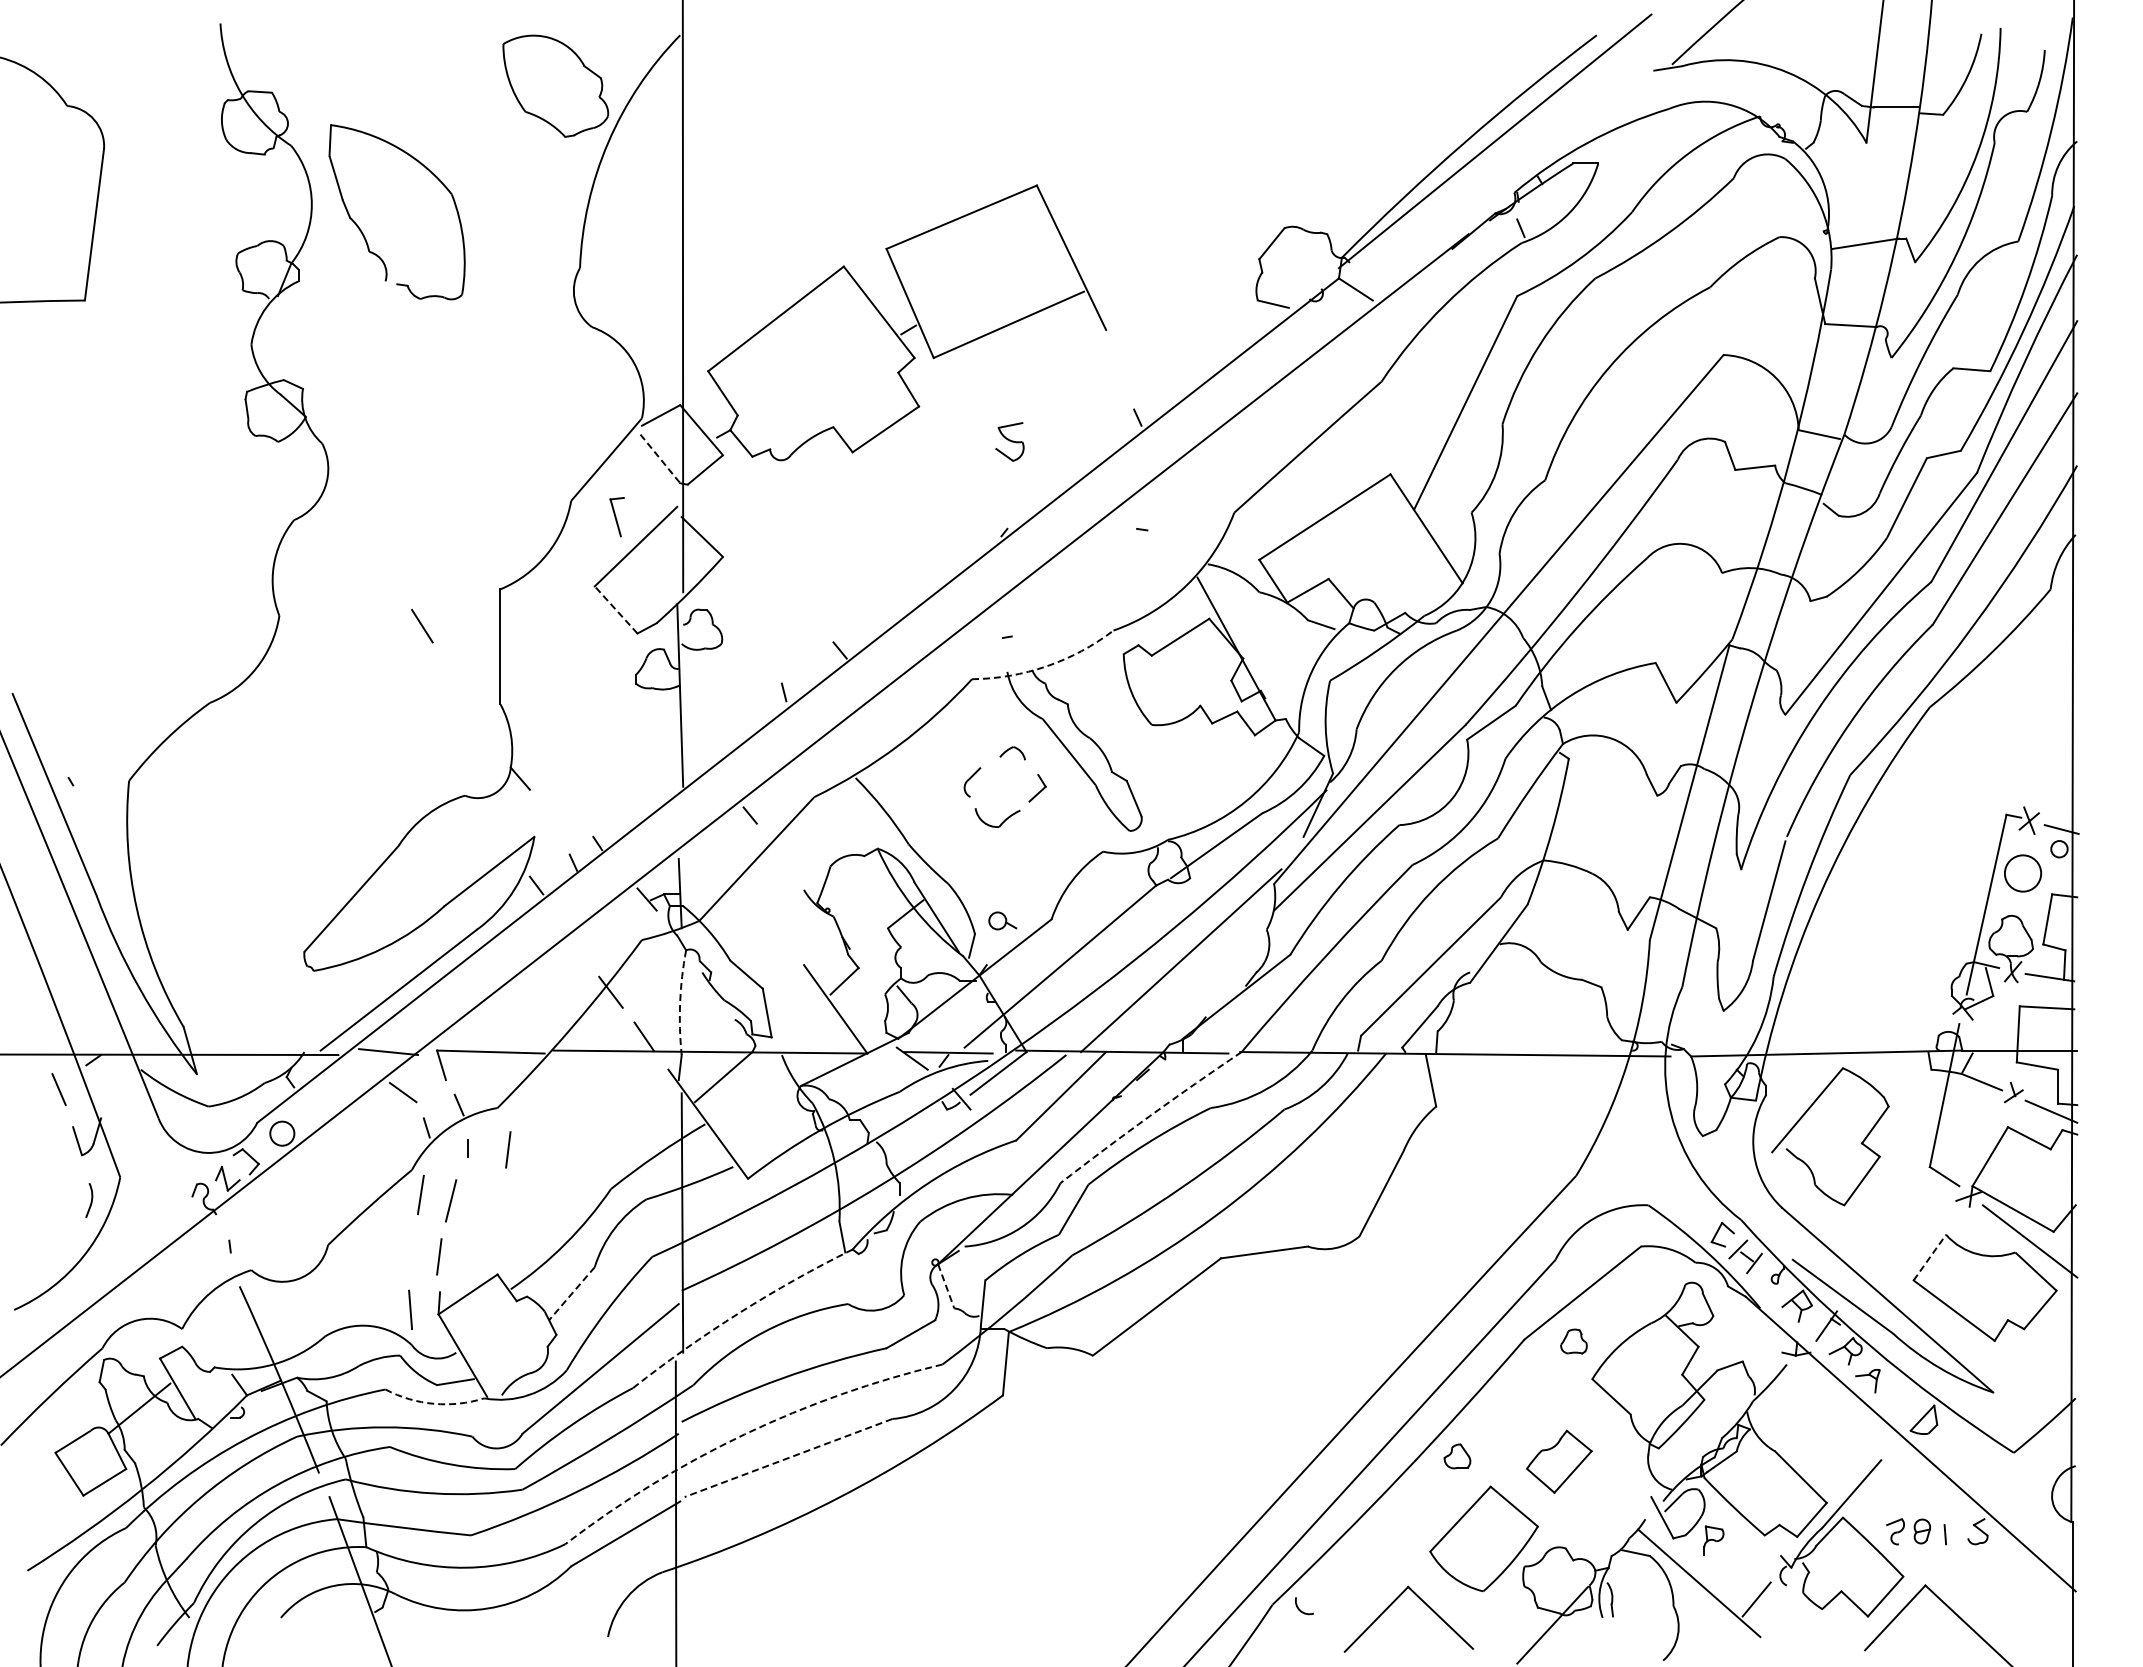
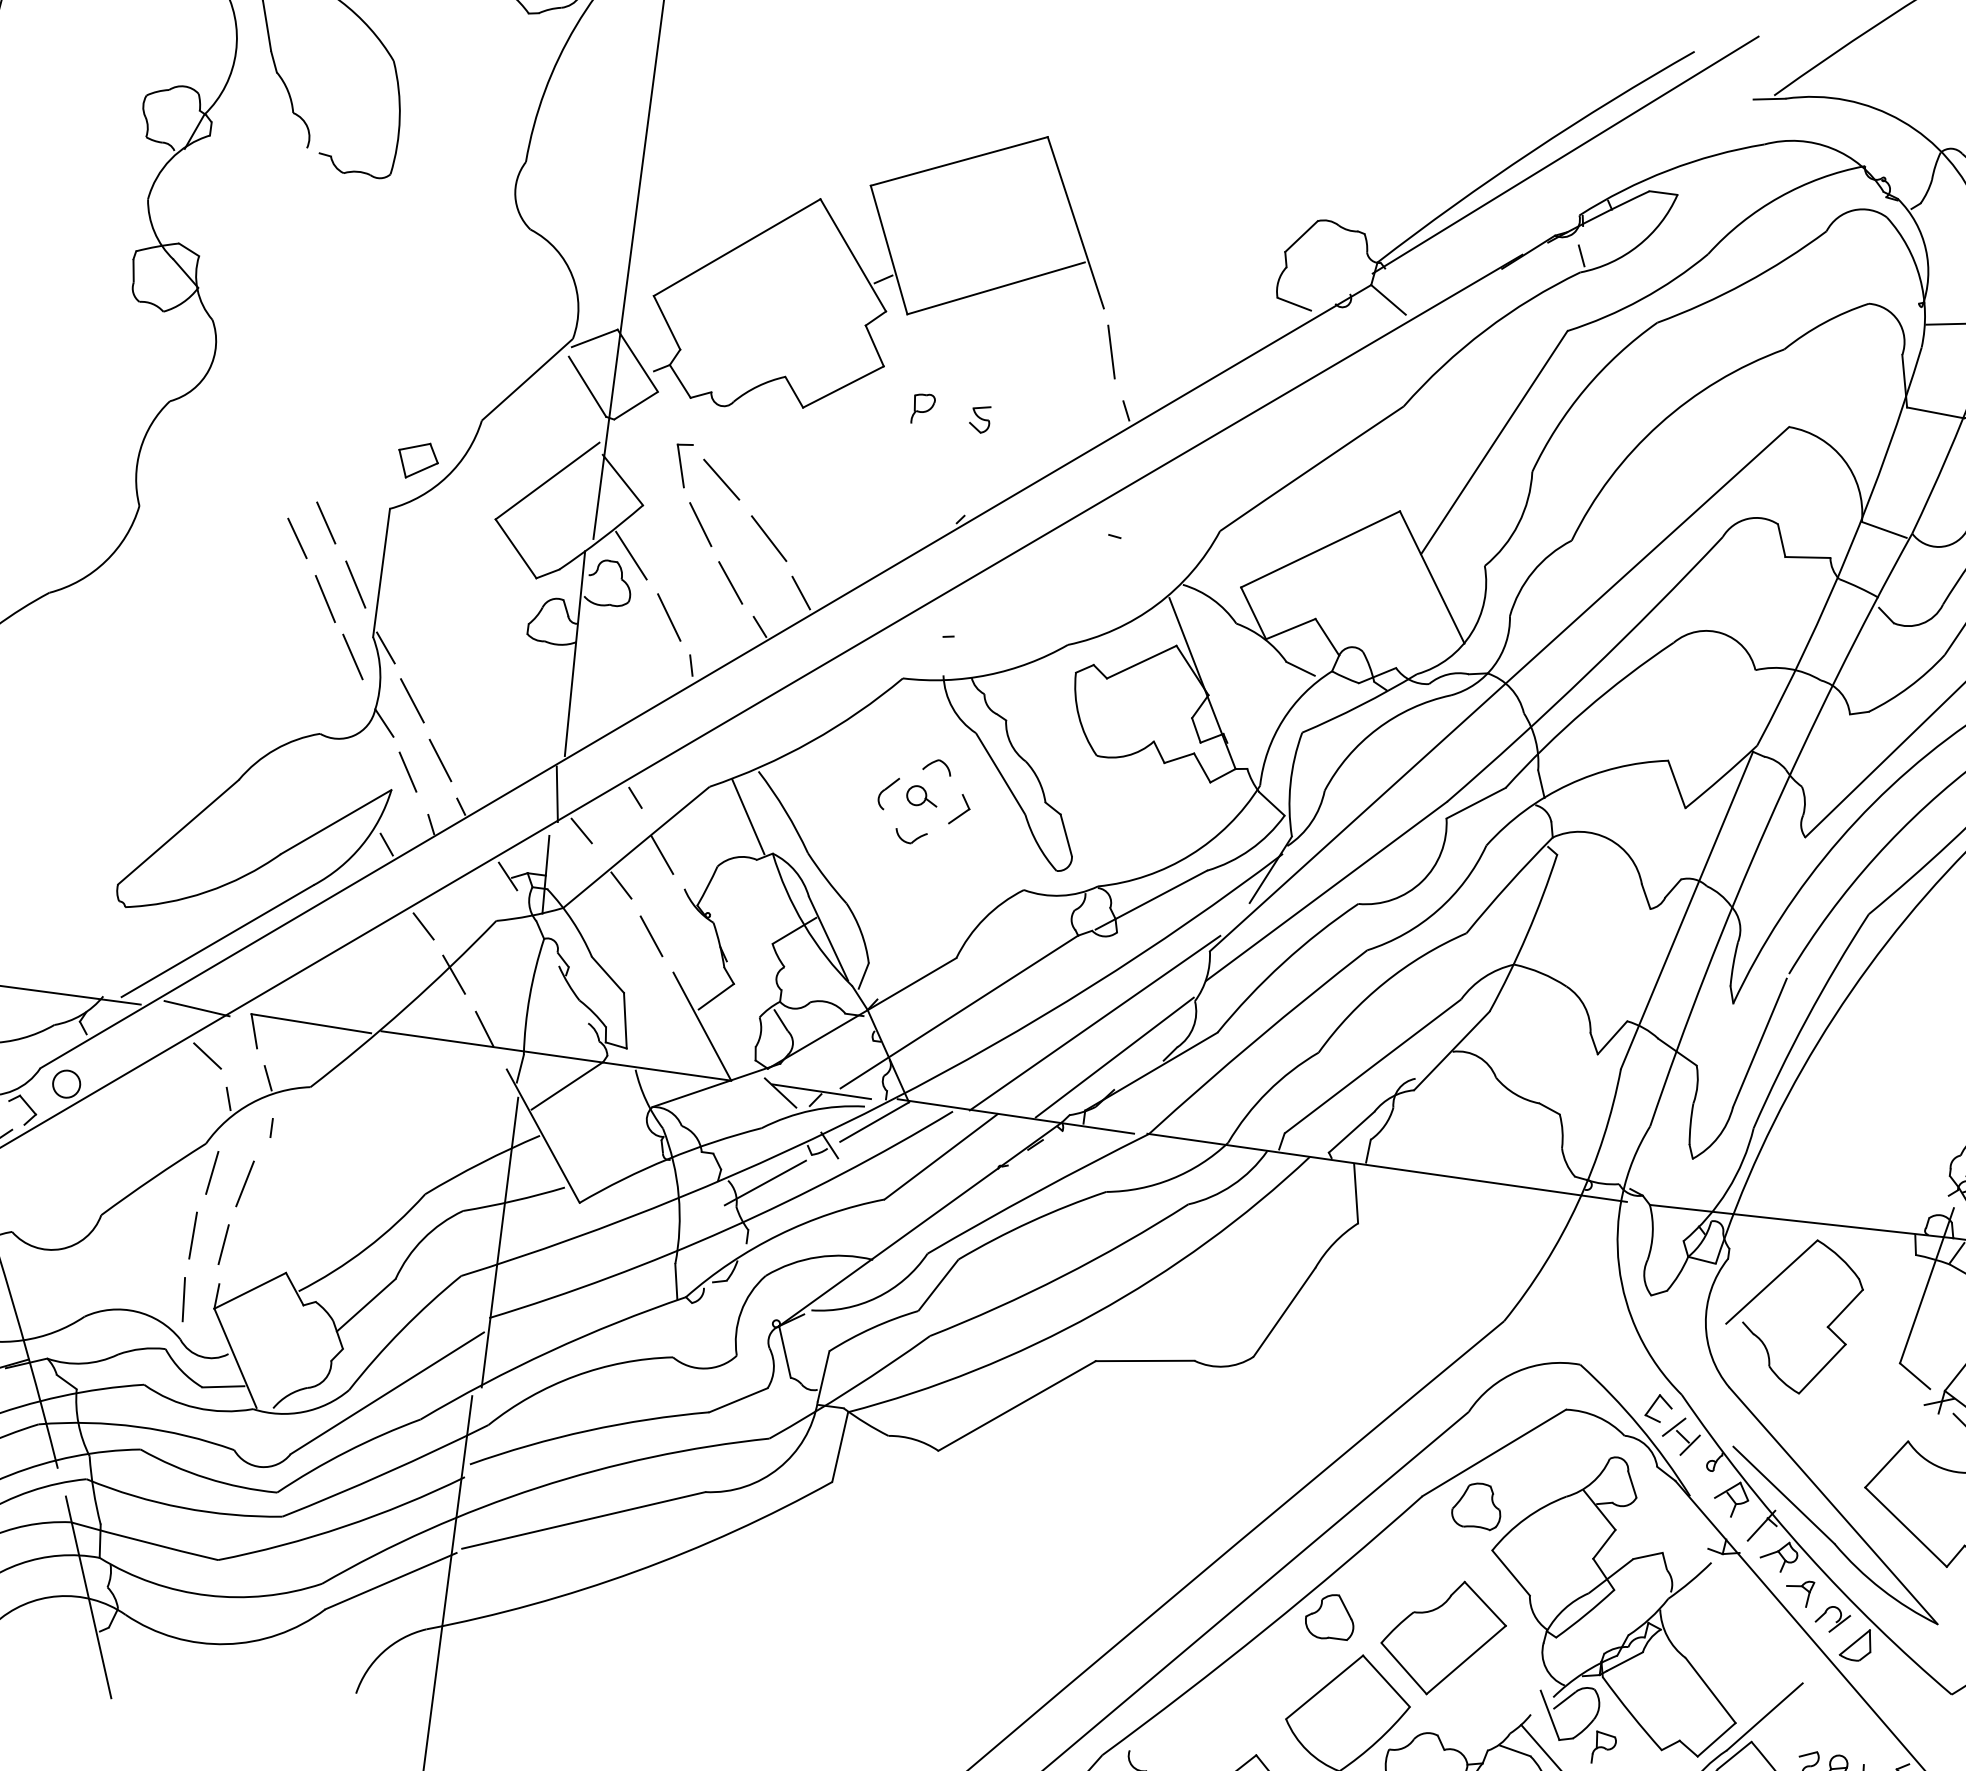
line: (1117, 367) -> (1111, 351), added
part: (958, 439) -> (923, 408), added
part: (1009, 441) -> (979, 418), size x0.62
line: (660, 459) -> (587, 387), dashed -> solid
part: (616, 517) -> (681, 465), moved
line: (788, 524) -> (720, 478), added
part: (519, 543) -> (417, 460), added
line: (775, 566) -> (700, 523), added
line: (837, 571) -> (768, 538), added
line: (718, 602) -> (631, 555), added
line: (445, 609) -> (325, 523), added
line: (616, 609) -> (516, 548), dashed -> solid
line: (808, 615) -> (729, 583), added
line: (872, 615) -> (801, 592), added
line: (758, 652) -> (668, 617), added
line: (479, 659) -> (356, 584), added
arc: (1046, 666) -> (987, 675), dashed -> solid
line: (454, 676) -> (325, 599), added
line: (512, 711) -> (385, 646), added
line: (484, 723) -> (352, 656), added
line: (542, 755) -> (412, 700), added
line: (573, 805) -> (439, 760), added
part: (997, 817) -> (911, 836), size x0.62
line: (546, 819) -> (407, 772), added
line: (851, 819) -> (747, 817), added
line: (680, 821) -> (556, 794), added
line: (706, 850) -> (581, 830), added
line: (780, 862) -> (662, 854), added
line: (747, 894) -> (620, 885), added
part: (1002, 920) -> (922, 795), moved
line: (780, 935) -> (651, 936), added
line: (578, 953) -> (423, 926), added
line: (1202, 988) -> (1114, 1057), added
arc: (680, 1002) -> (530, 996), dashed -> solid
arc: (1149, 1116) -> (1036, 1192), dashed -> solid
line: (909, 1139) -> (765, 1182), added
line: (508, 1149) -> (316, 1135), removed
line: (410, 1251) -> (192, 1234), added
line: (1930, 1257) -> (1887, 1464), dashed -> solid
line: (946, 1286) -> (785, 1352), dashed -> solid
line: (571, 1294) -> (365, 1306), dashed -> solid
arc: (739, 1313) -> (550, 1351), dashed -> solid
part: (1573, 1341) -> (1476, 1505), size x1.67
part: (1900, 1400) -> (1832, 1619), added
arc: (434, 1403) -> (196, 1407), dashed -> solid
arc: (744, 1434) -> (538, 1487), dashed -> solid
part: (1457, 1456) -> (1330, 1616), size x1.67
line: (788, 1458) -> (583, 1520), dashed -> solid
part: (1559, 1461) -> (1443, 1637), size x1.67

